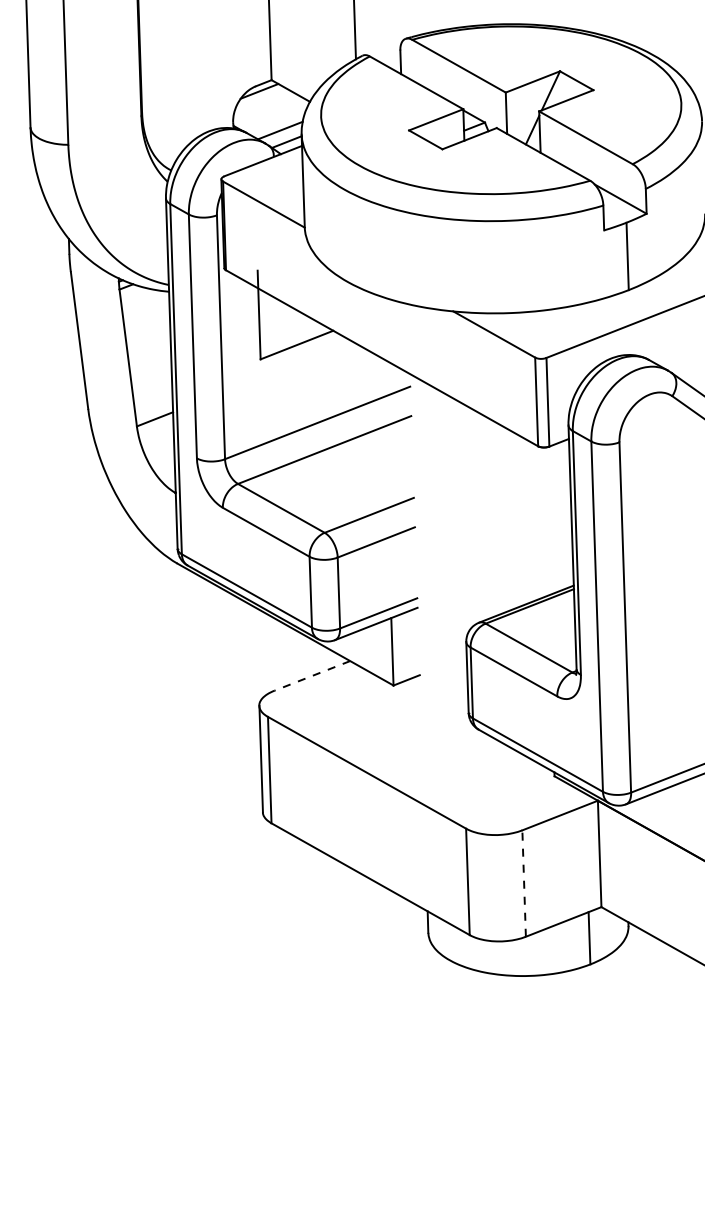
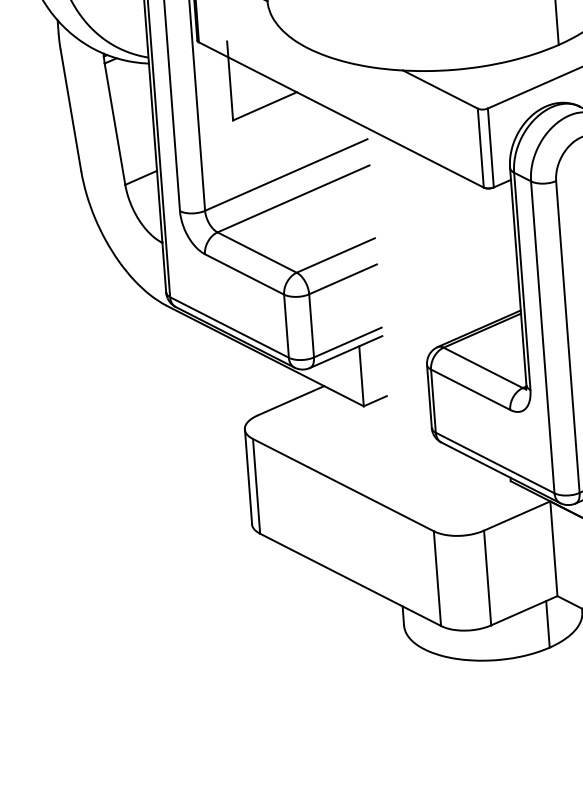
line: (312, 675) -> (291, 400), dashed -> solid
line: (524, 883) -> (487, 577), dashed -> solid

